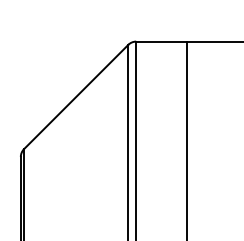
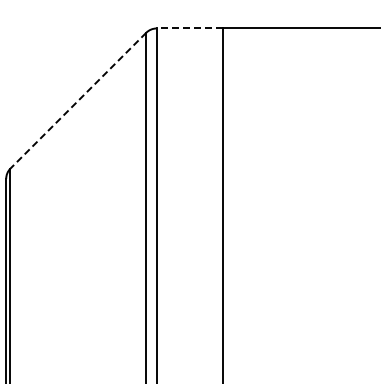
line: (161, 41) -> (189, 28), solid -> dashed
line: (76, 97) -> (78, 101), solid -> dashed

